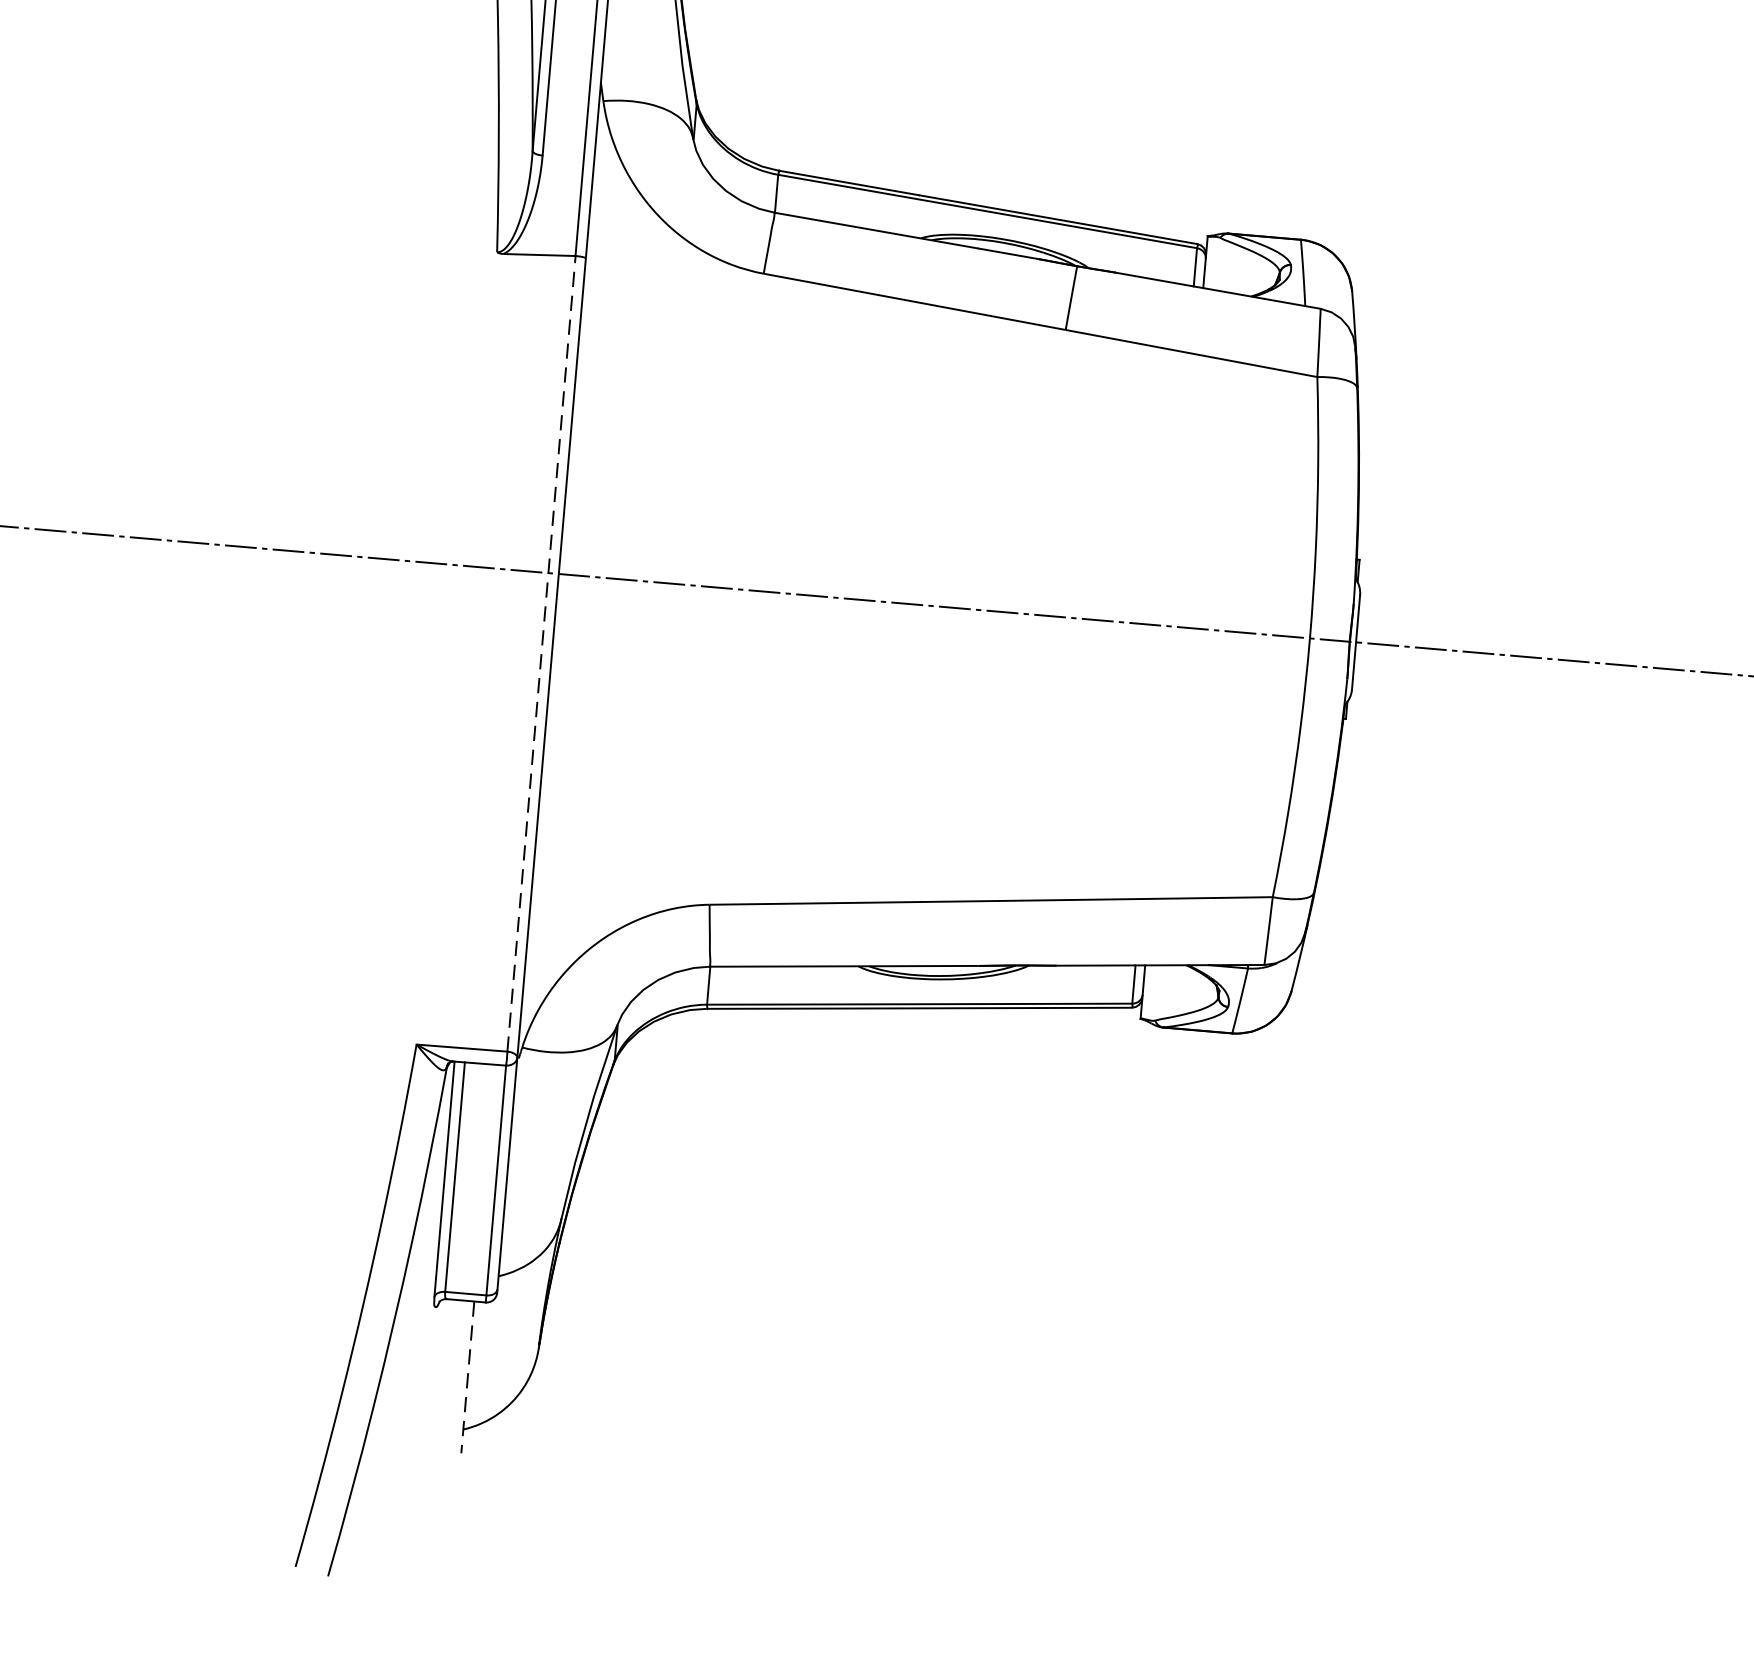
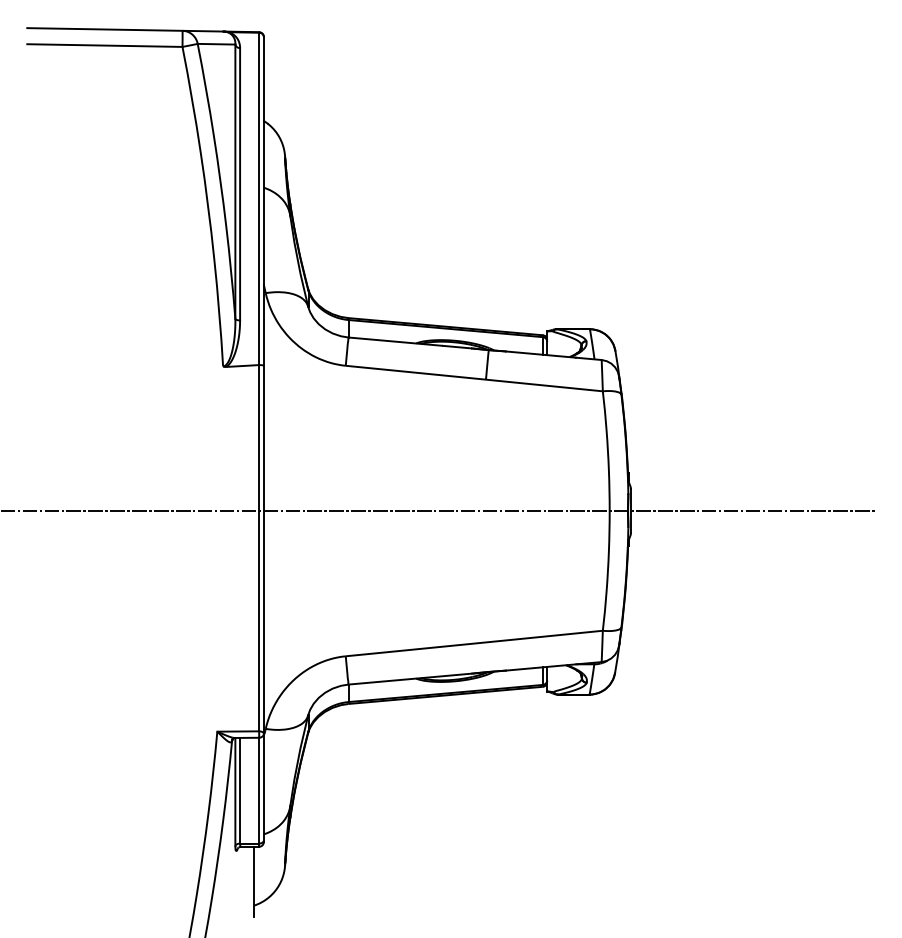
line: (542, 652) -> (259, 547), dashed -> solid
line: (467, 1376) -> (253, 881), dashed -> solid

